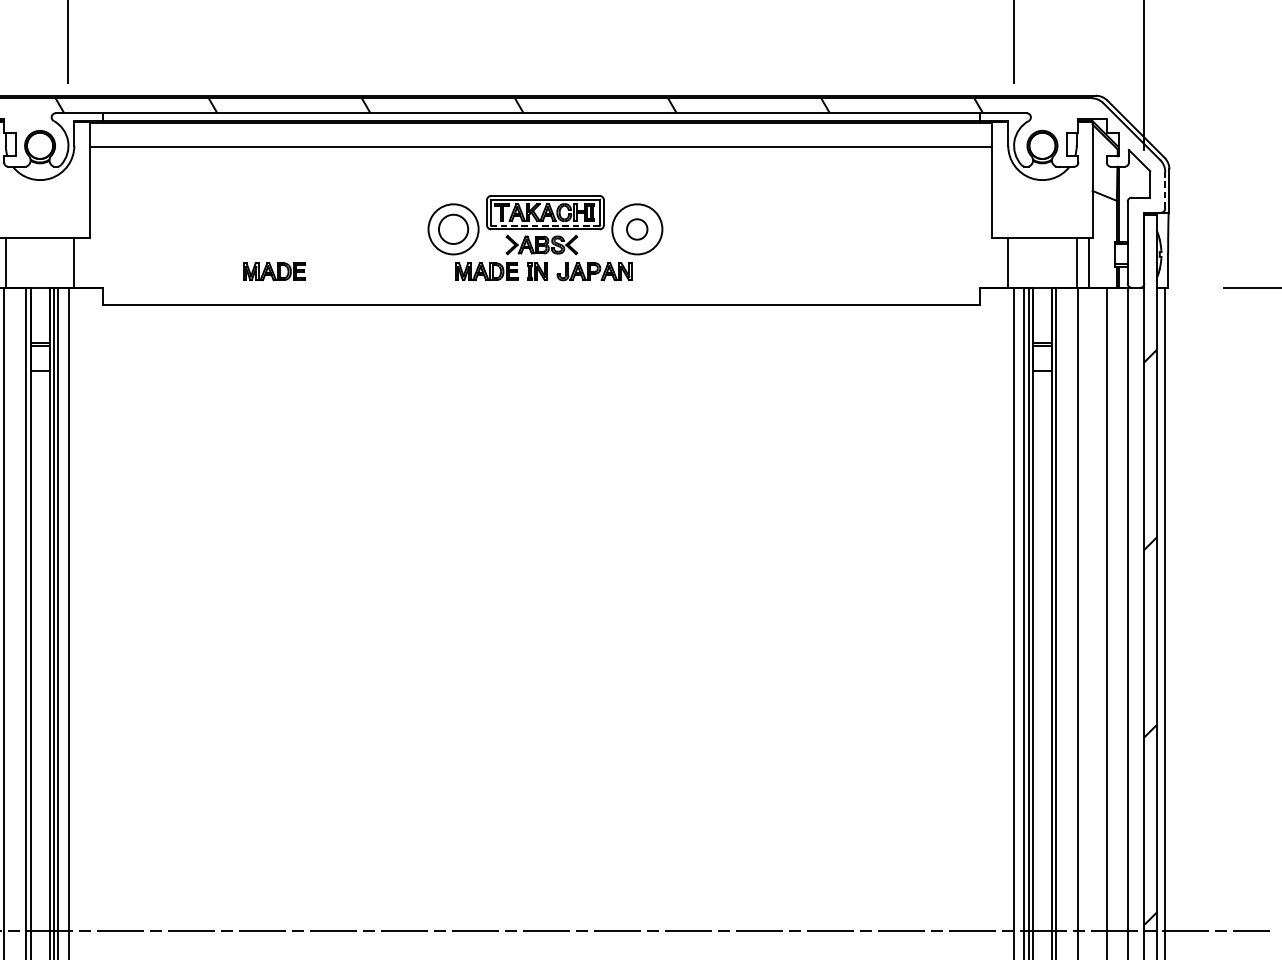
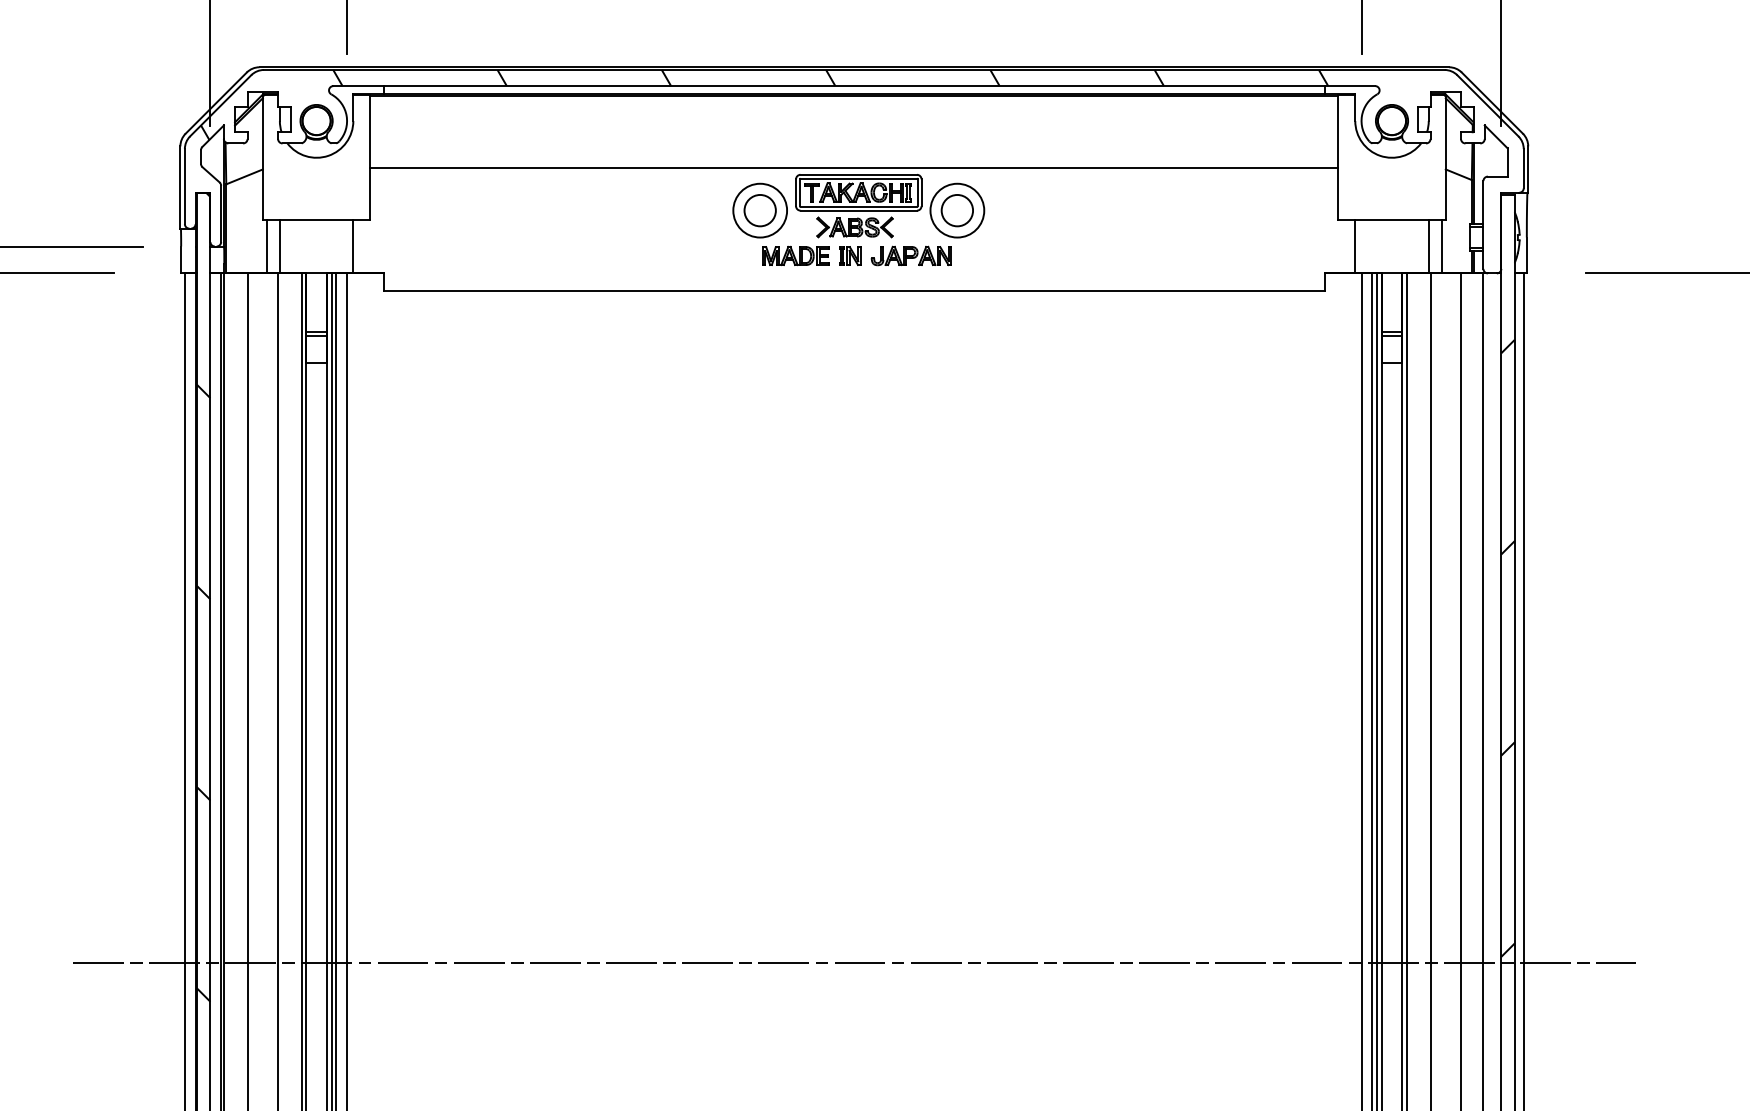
line: (541, 147) -> (854, 168), moved
line: (1165, 190) -> (1523, 168), dashed -> solid
line: (545, 225) -> (858, 206), dashed -> solid
circle: (636, 229) -> (956, 210), size x1.43
part: (273, 271) -> (567, 255), removed

